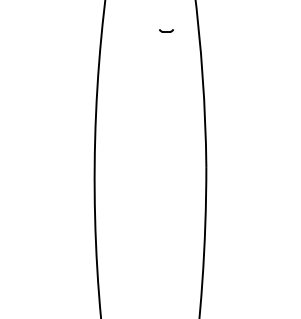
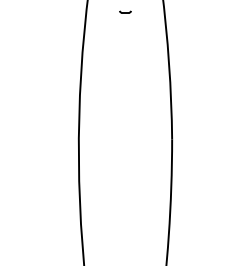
part: (166, 30) -> (125, 11), moved

